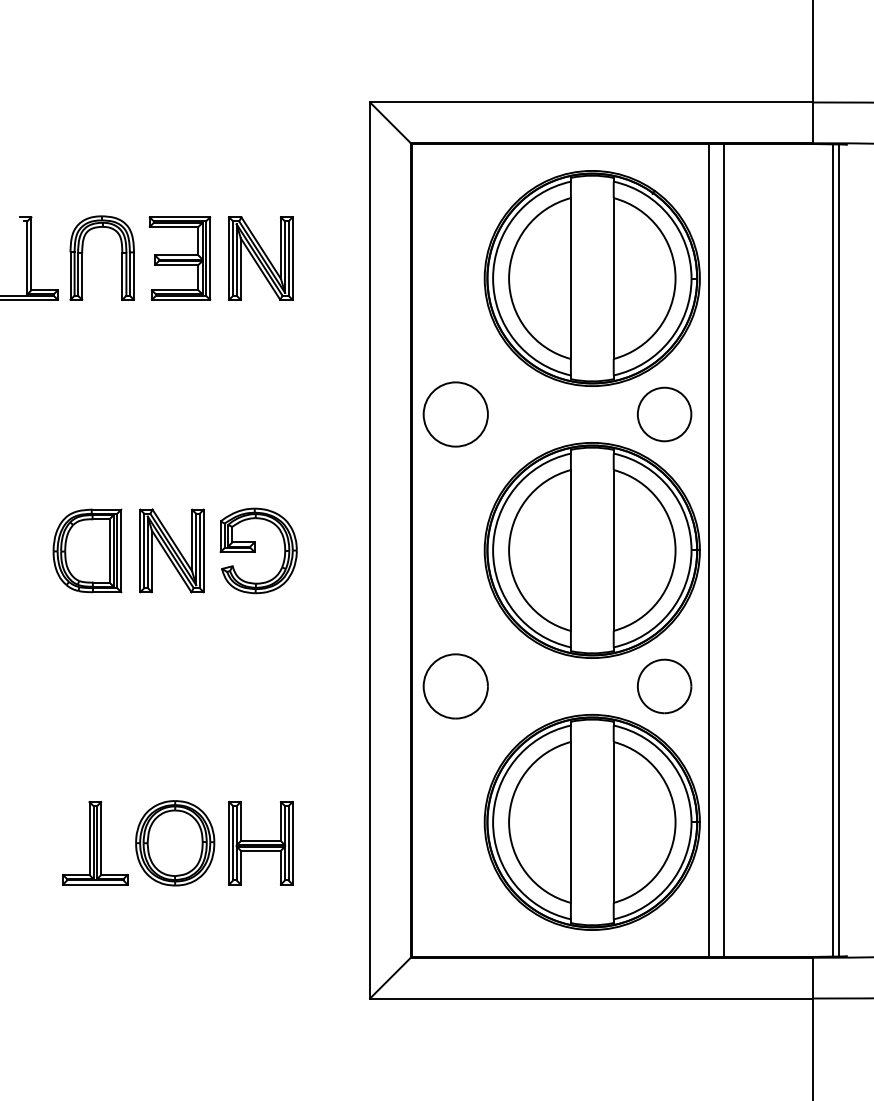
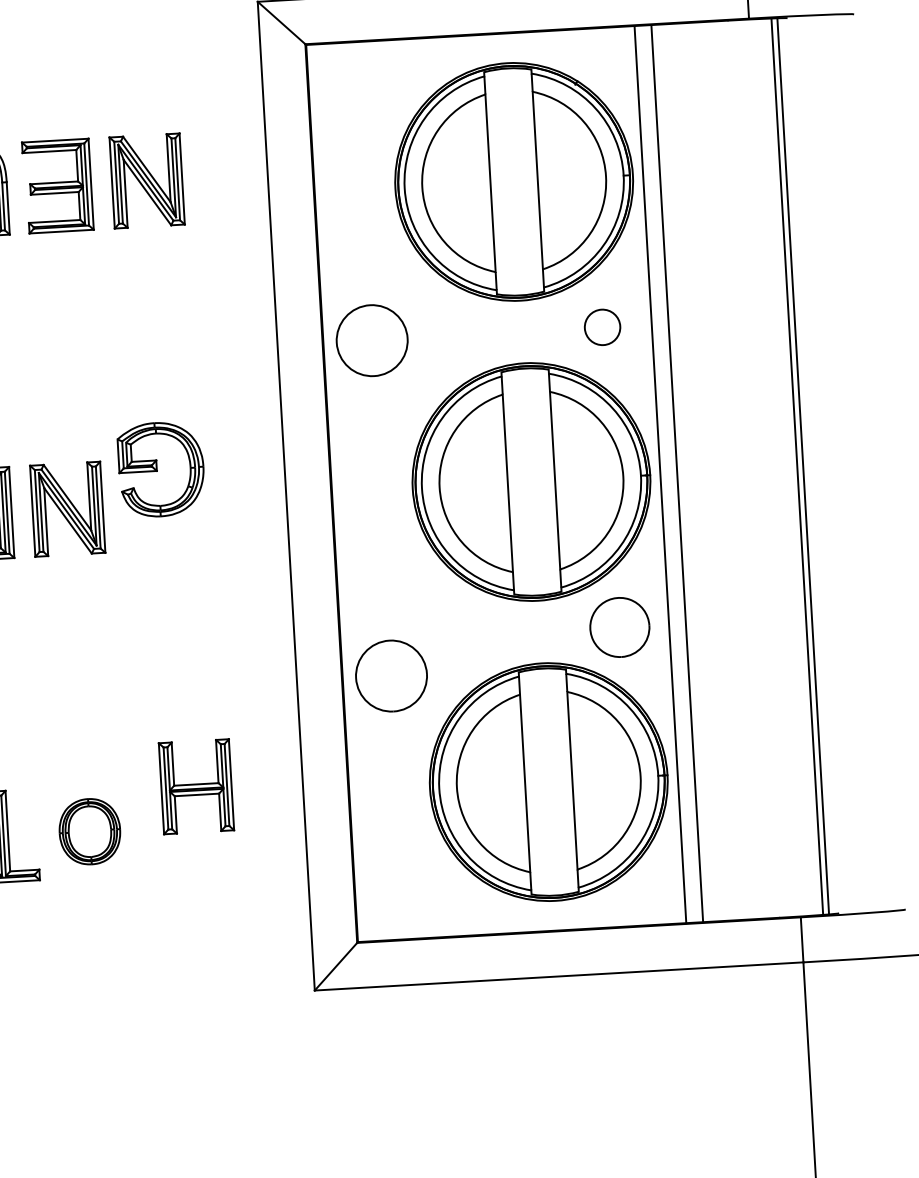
circle: (664, 414) -> (602, 327), size x0.6
part: (258, 550) -> (161, 469), moved
part: (455, 686) -> (391, 676), moved
part: (175, 843) -> (90, 831), size x0.7
part: (260, 843) -> (196, 787), moved

